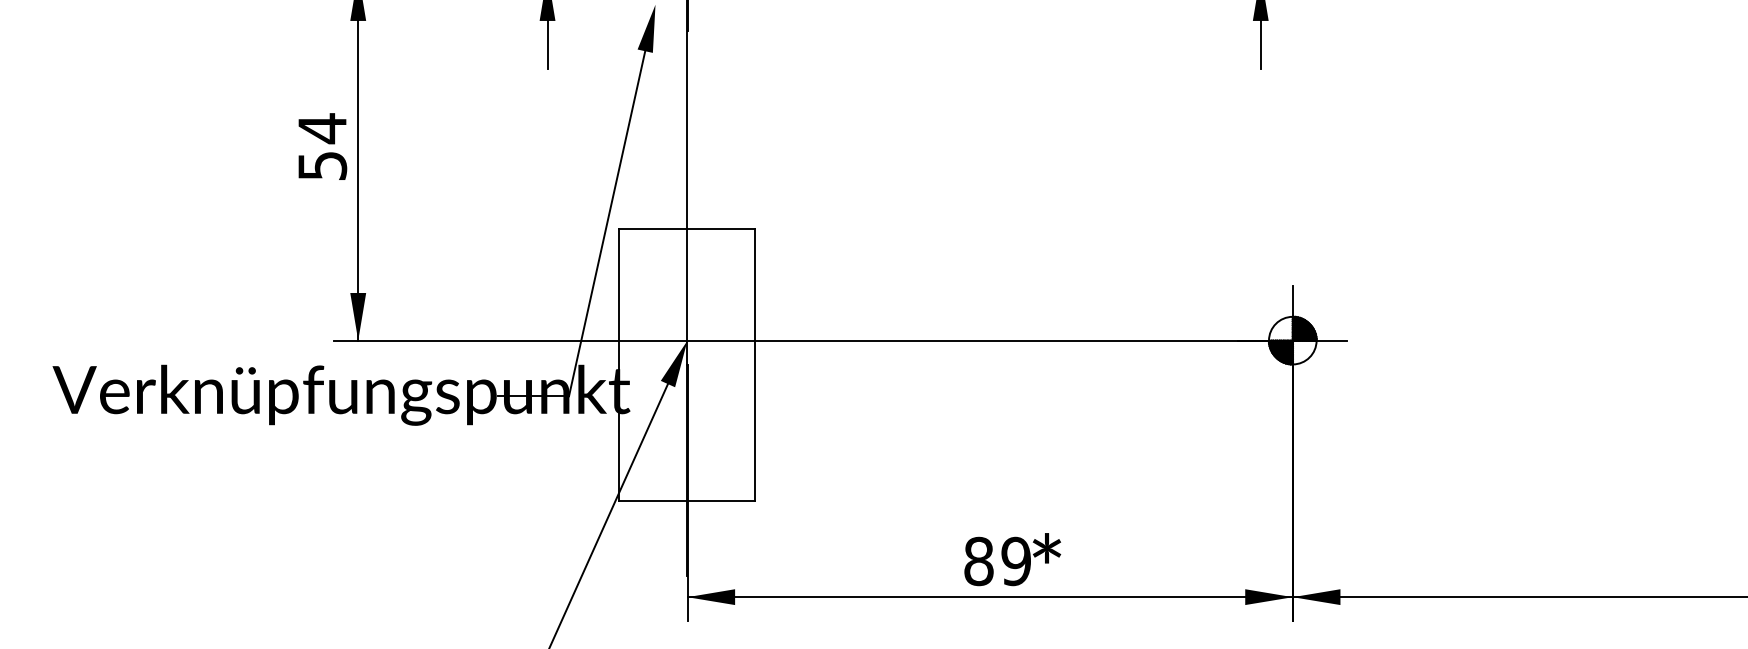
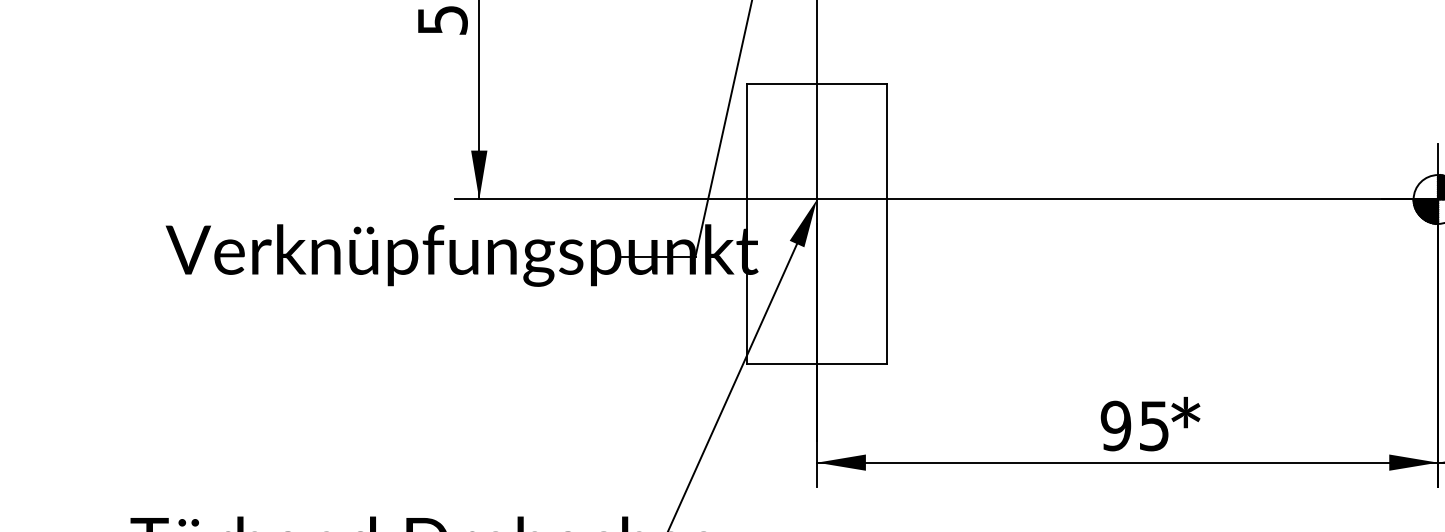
text: (997, 561) -> (1135, 426), 89 -> 95

